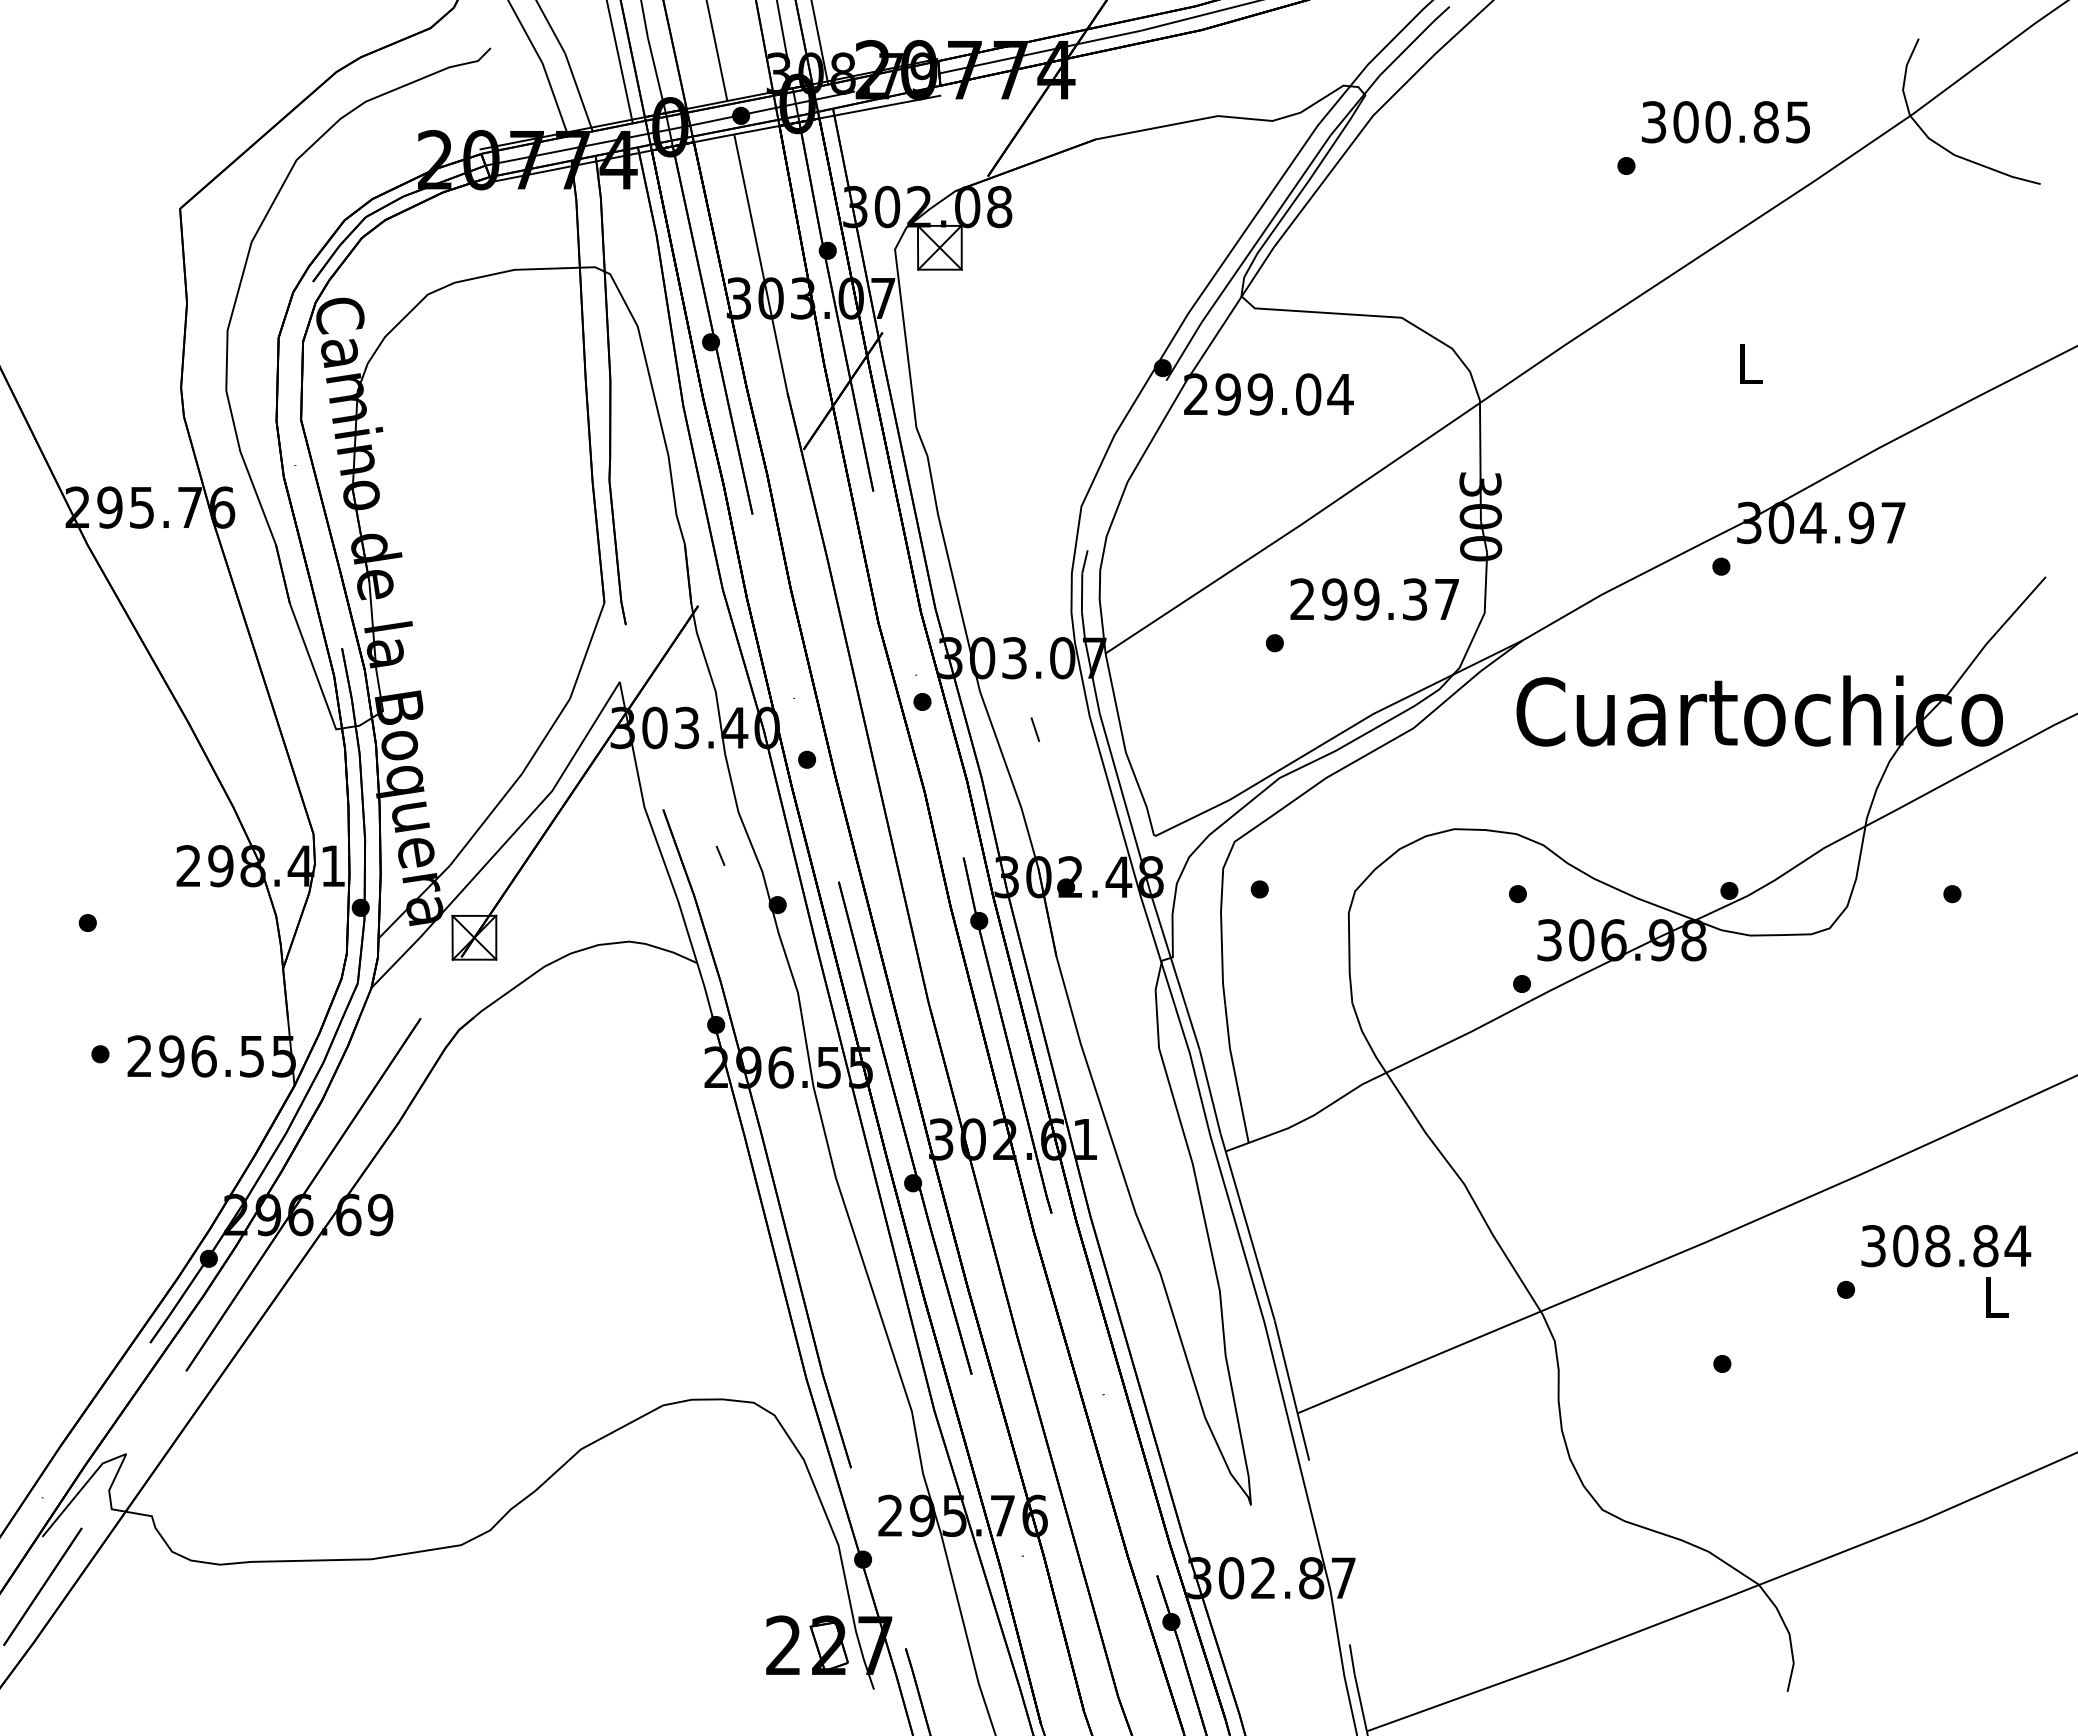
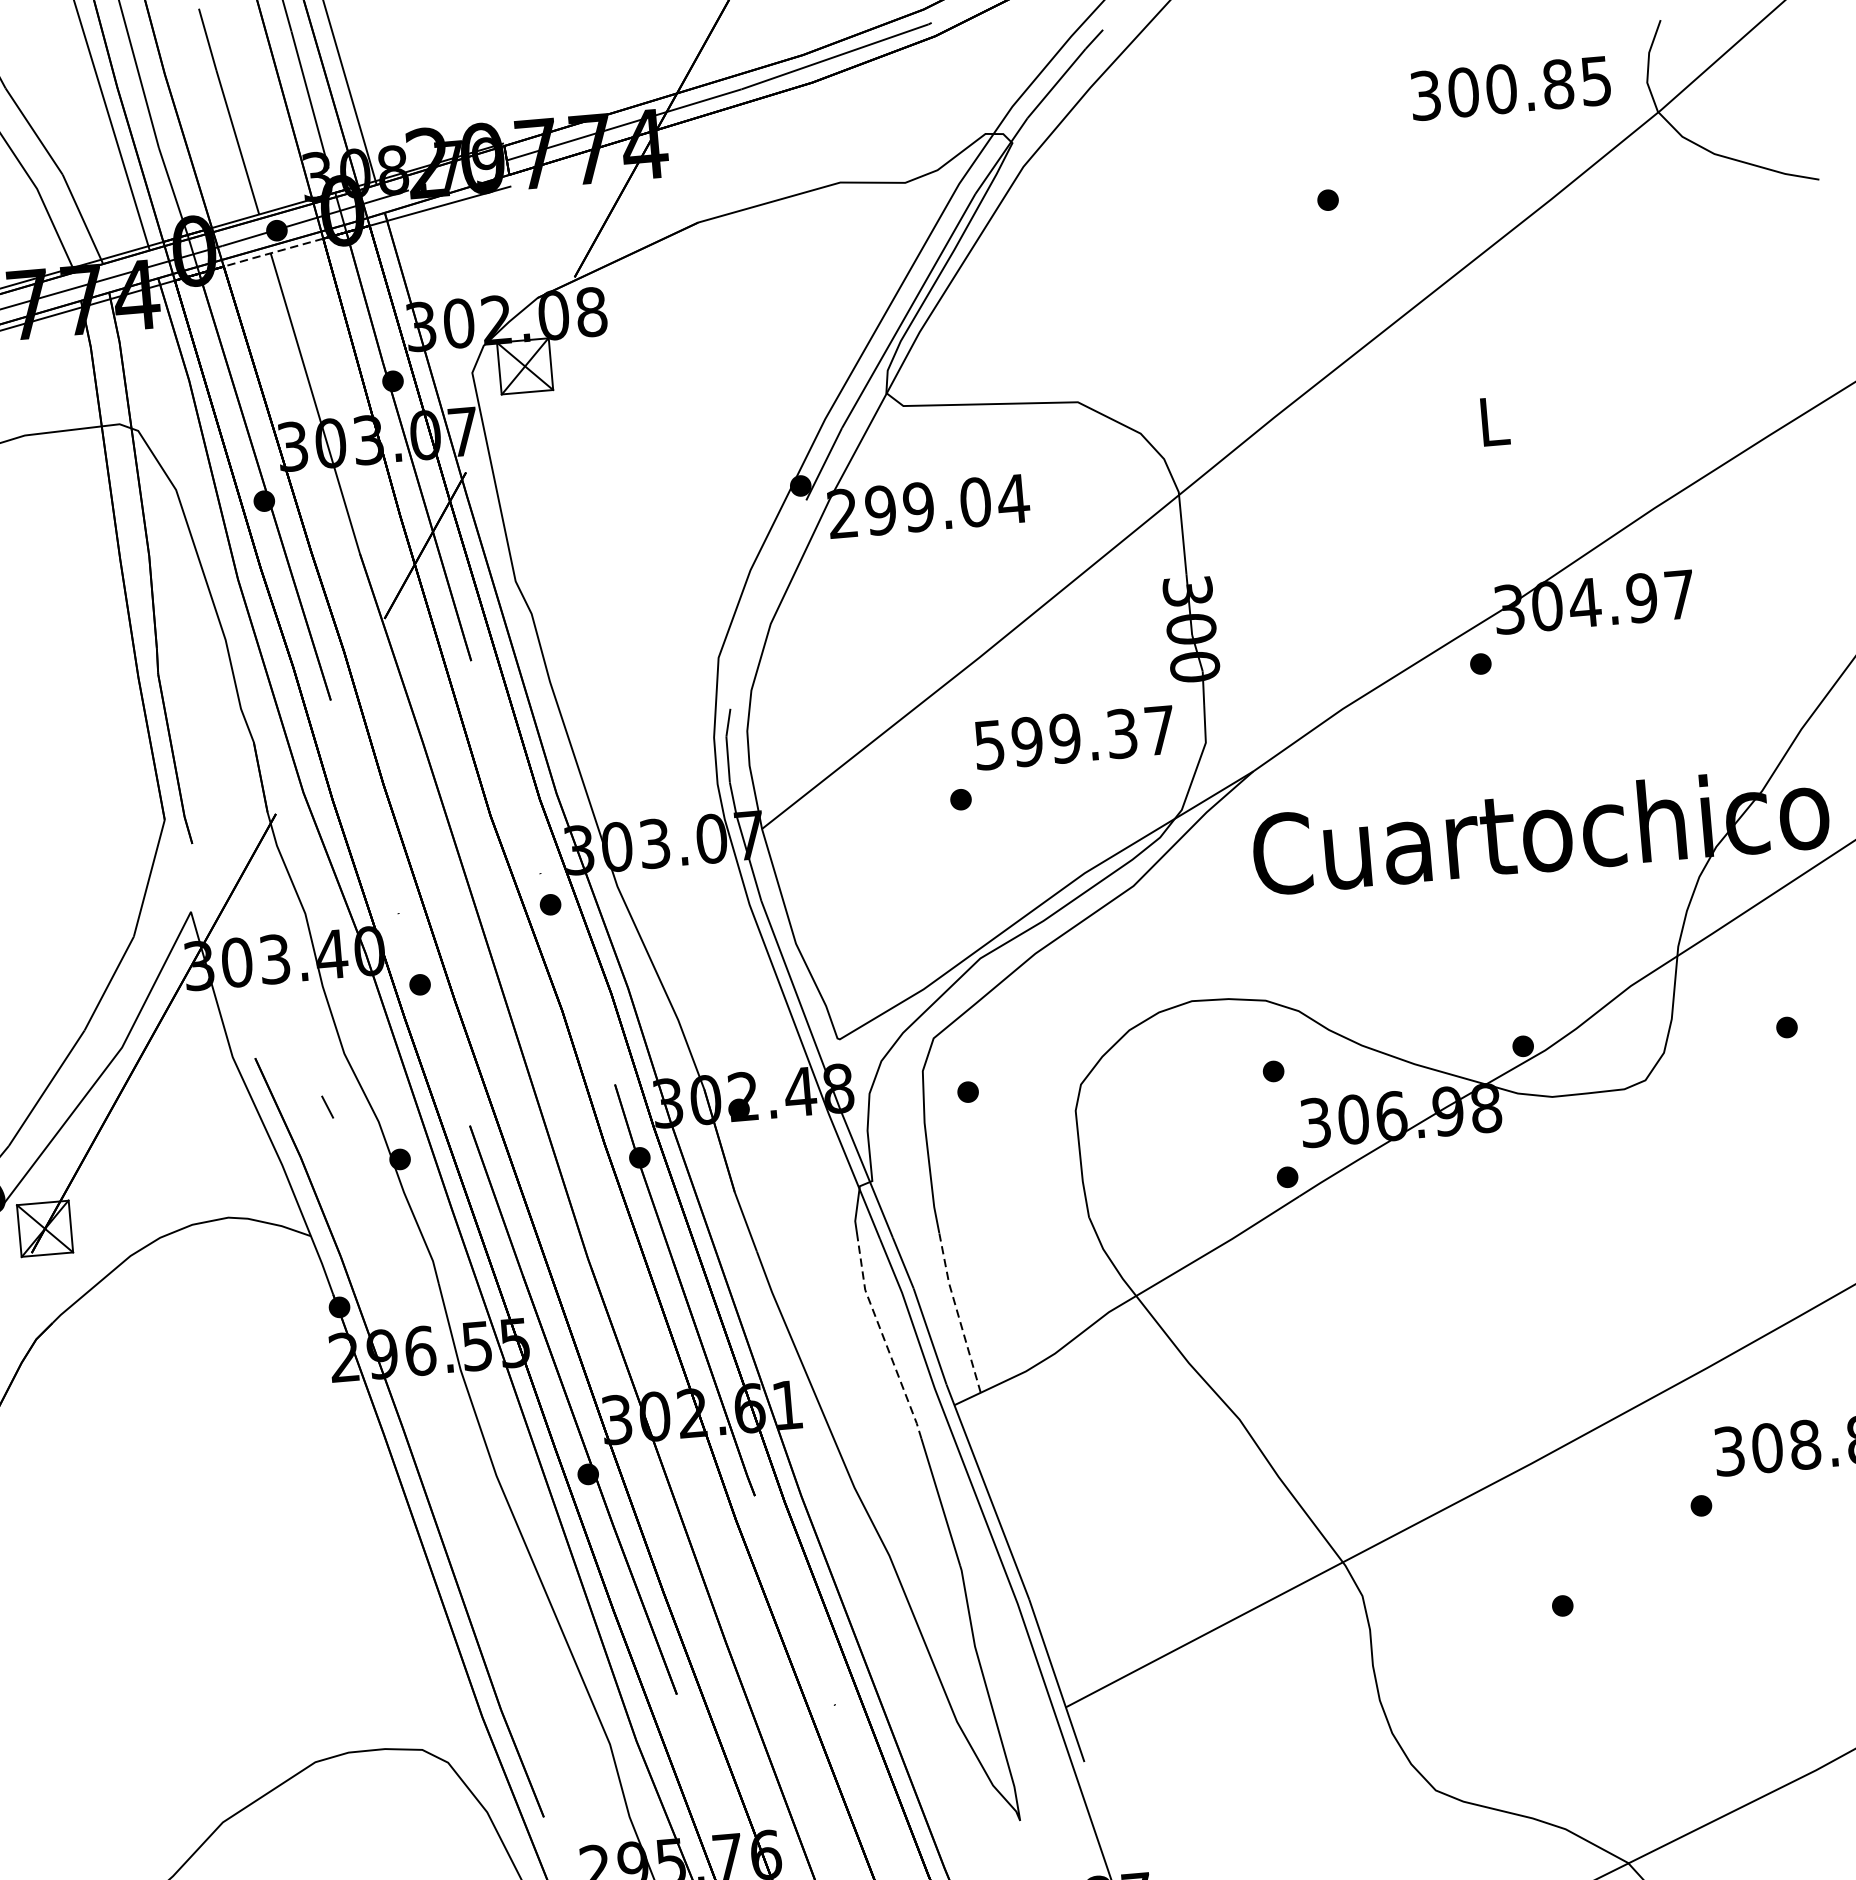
text: (1725, 122) -> (1510, 88), moved
line: (735, 134) -> (272, 253), solid -> dashed
text: (1302, 599) -> (989, 745), 299.37 -> 599.37
line: (1035, 729) -> (686, 925), removed
line: (1235, 1073) -> (958, 1312), solid -> dashed
line: (1171, 1092) -> (884, 1340), solid -> dashed

